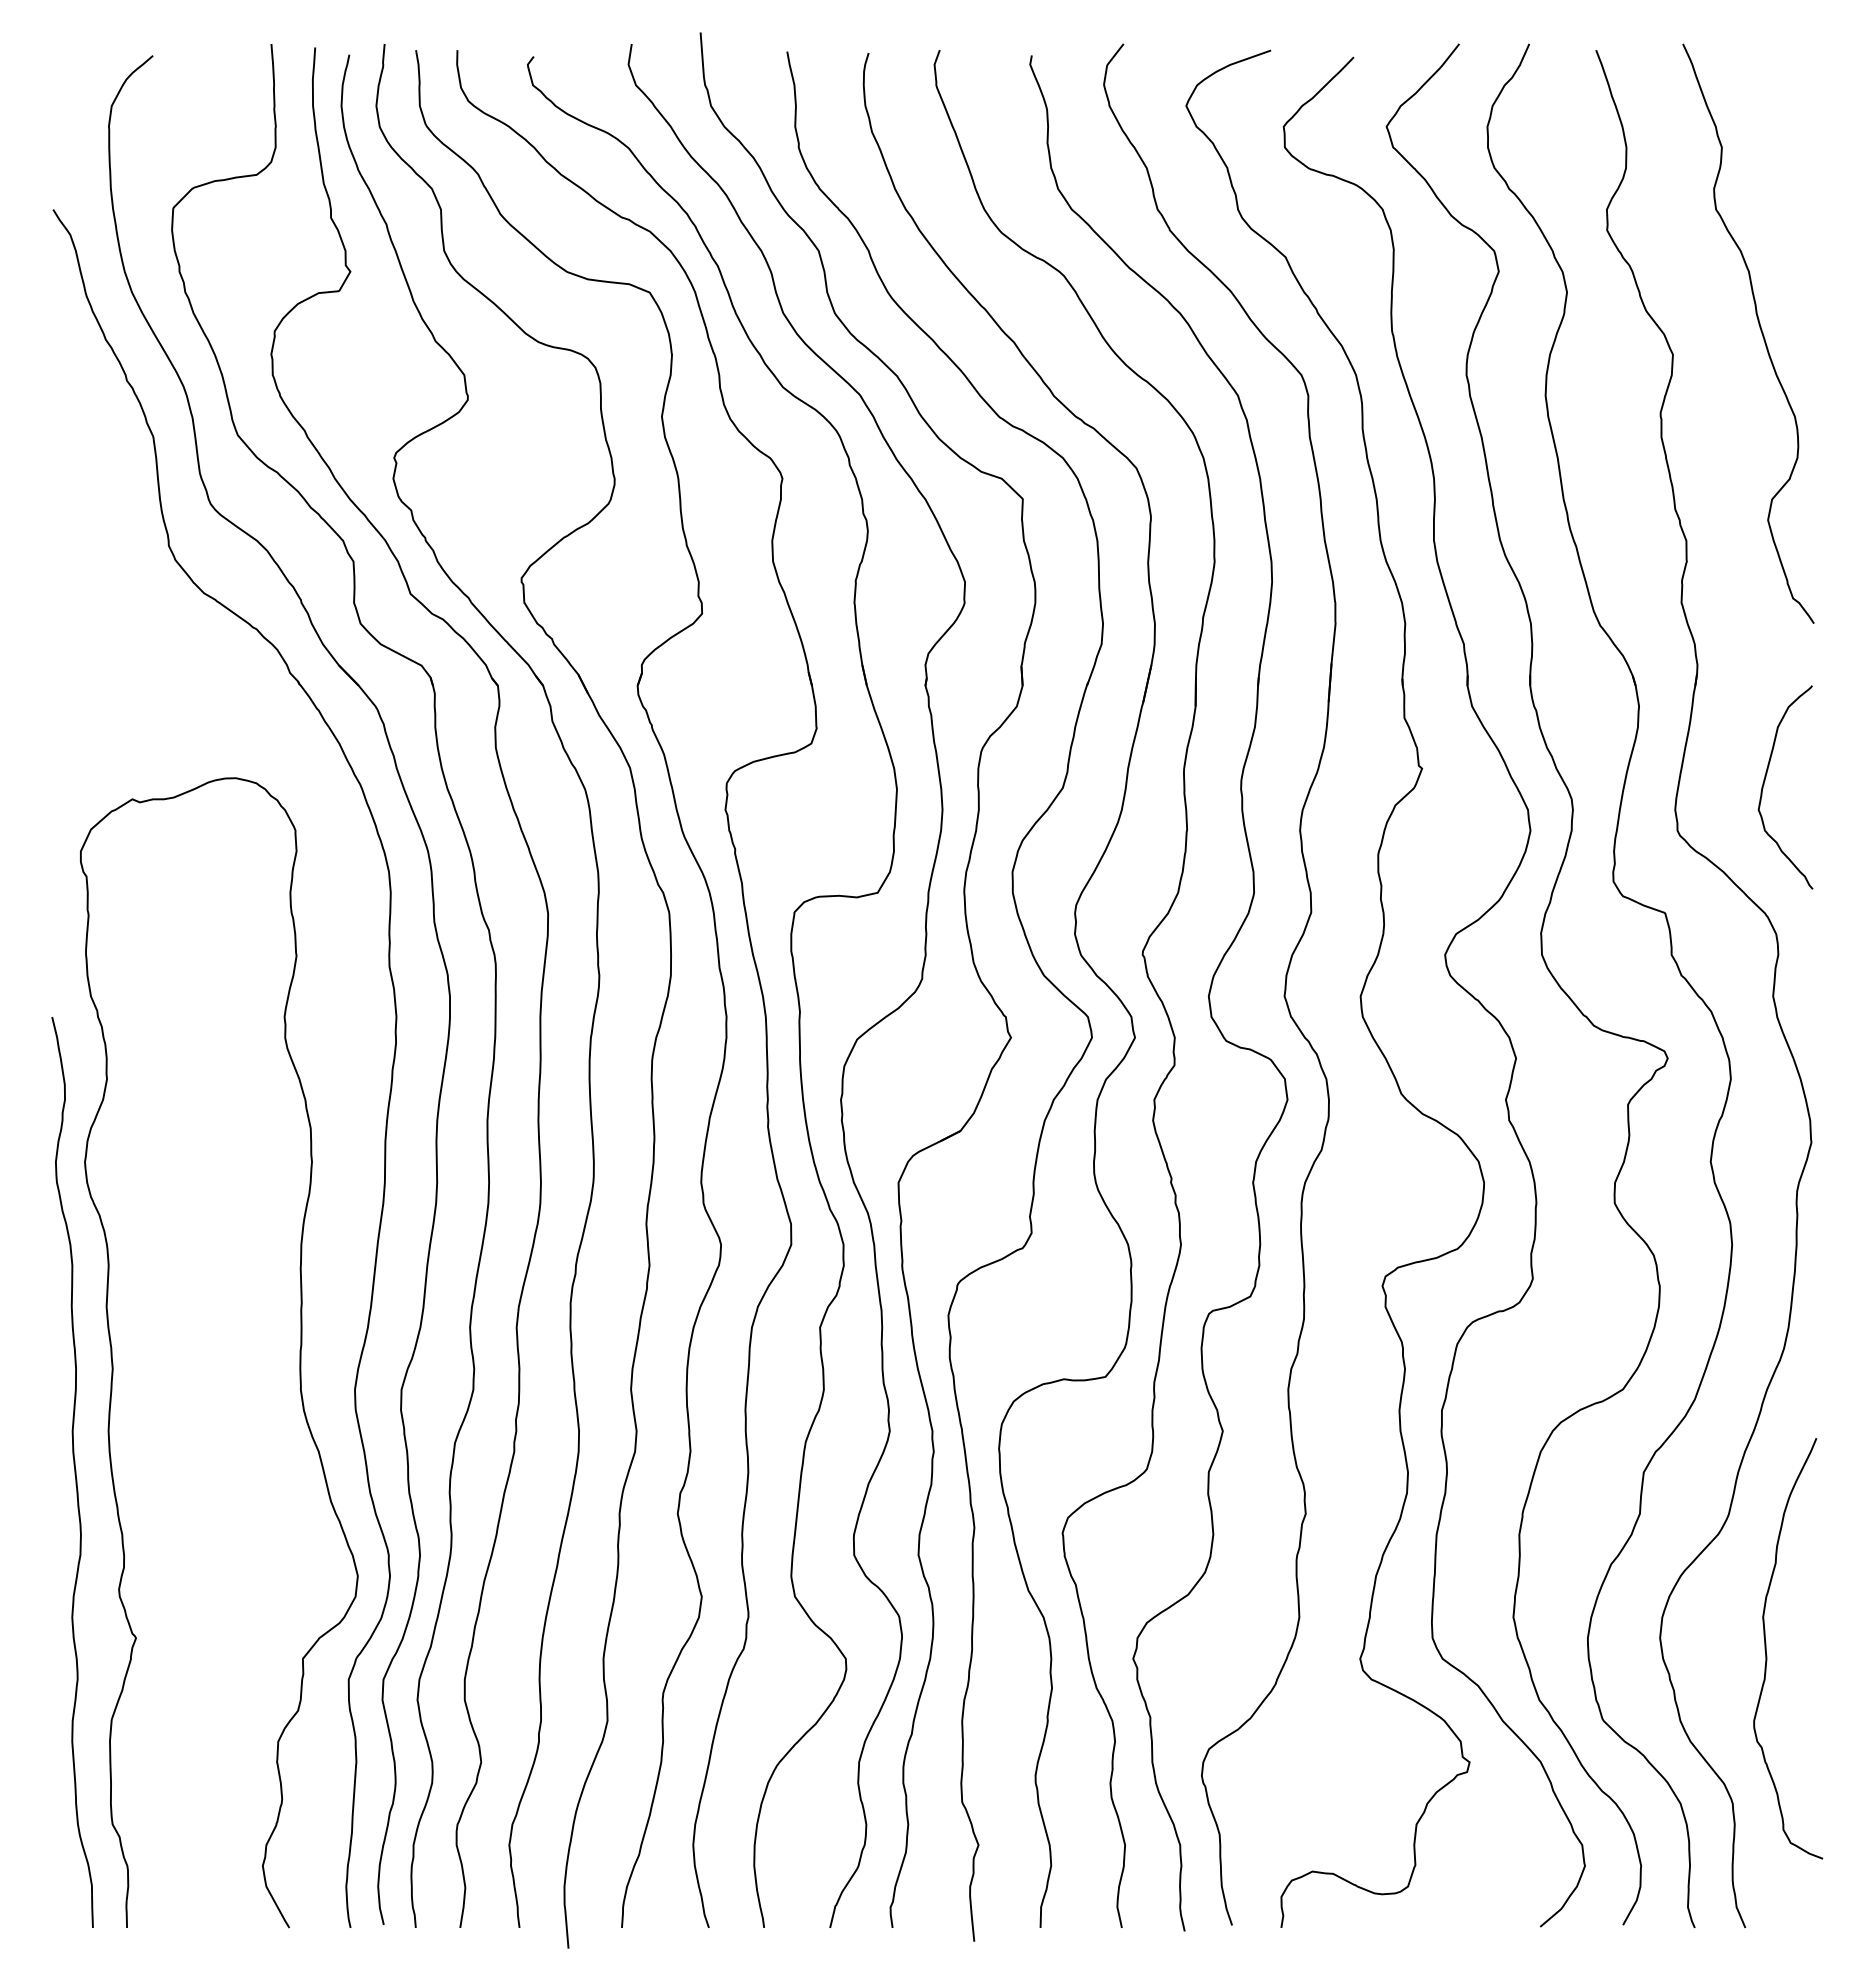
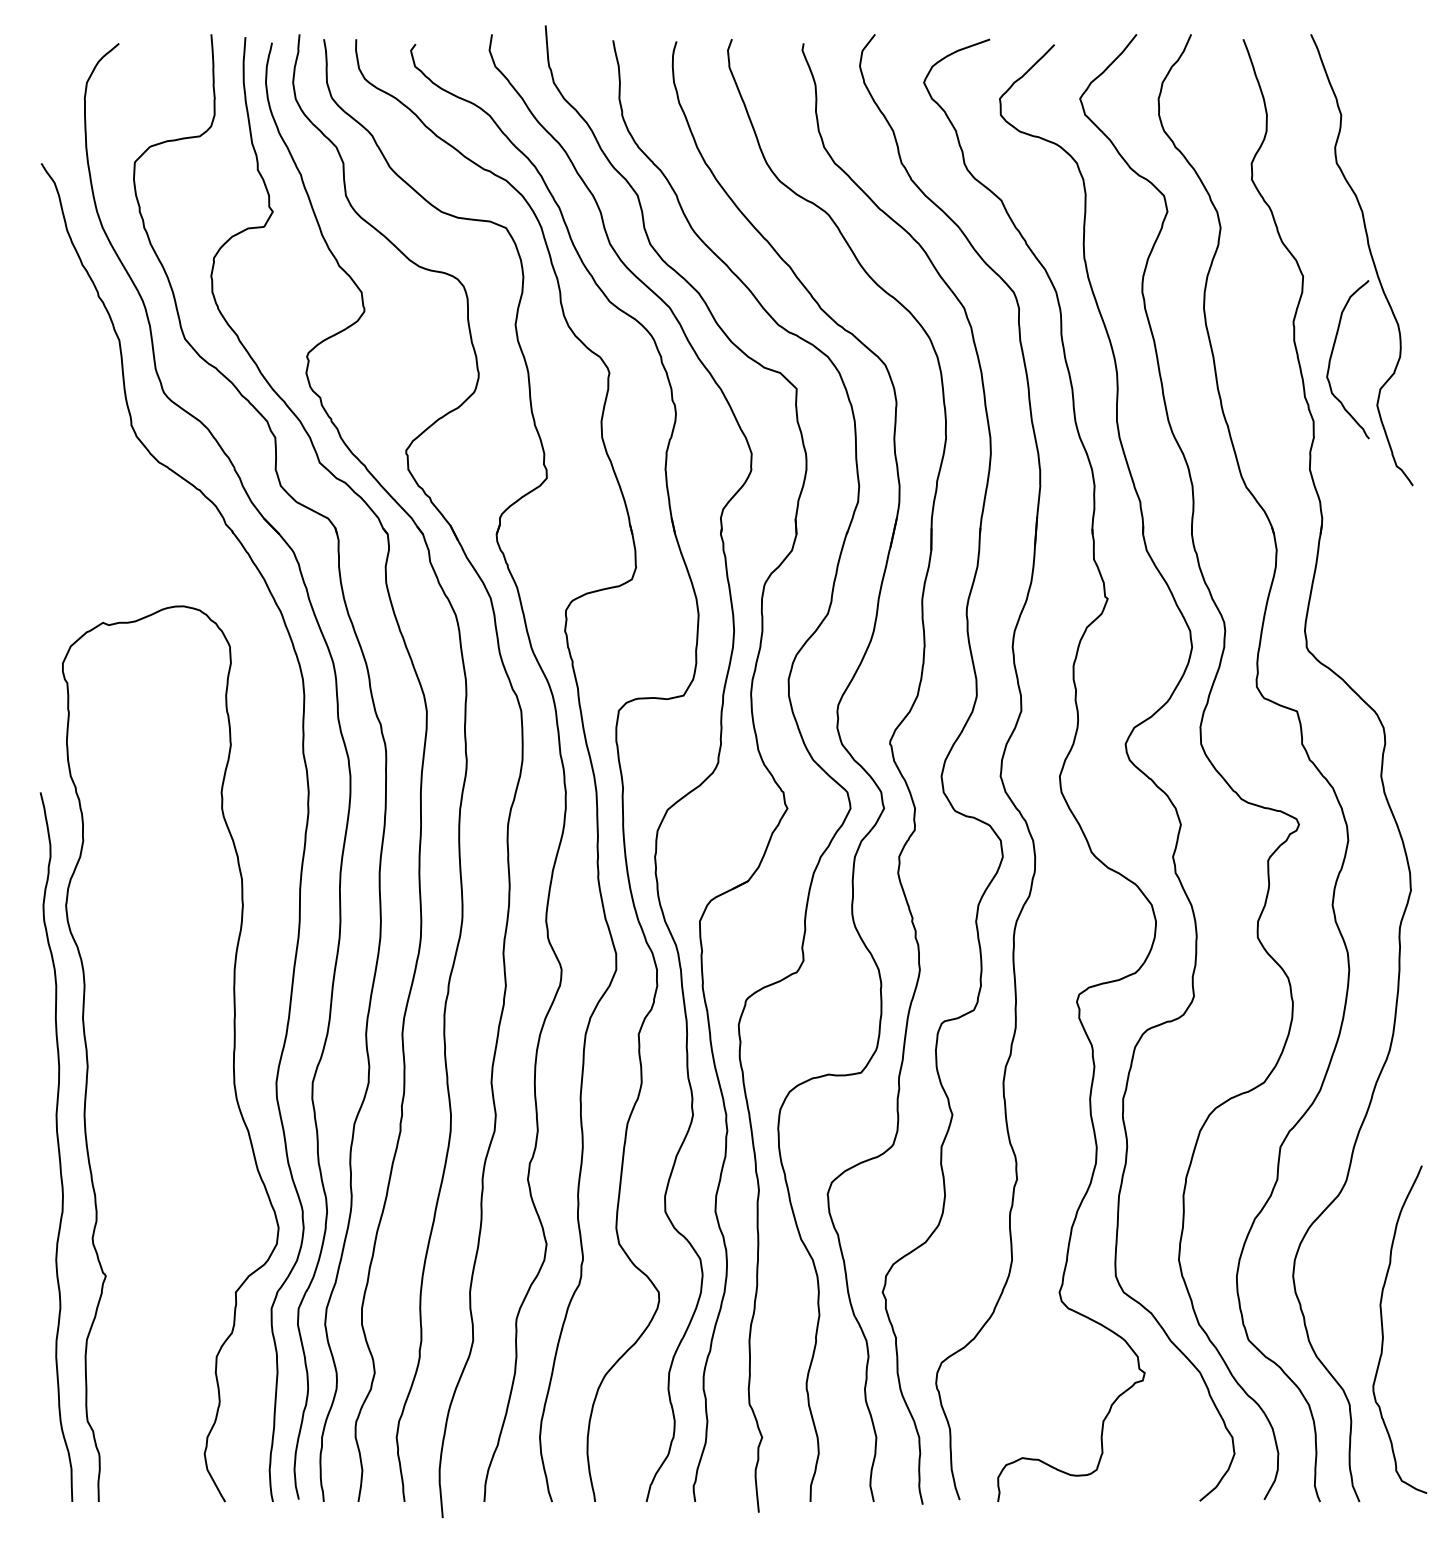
curve: (1765, 781) -> (1332, 354), moved
curve: (1766, 1648) -> (1383, 1329), moved

